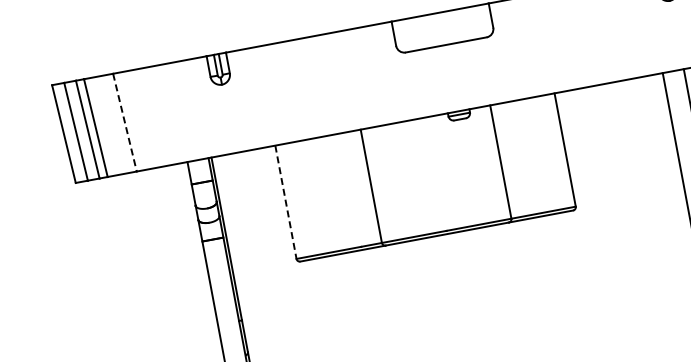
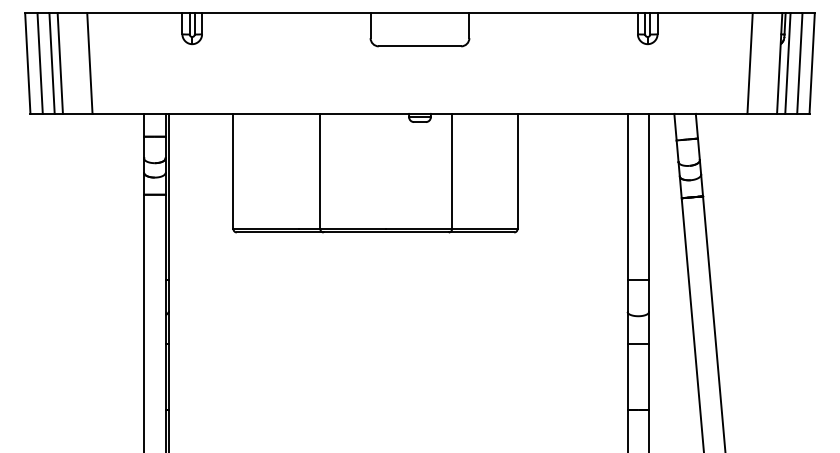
line: (124, 123) -> (89, 64), dashed -> solid
line: (285, 202) -> (233, 171), dashed -> solid

